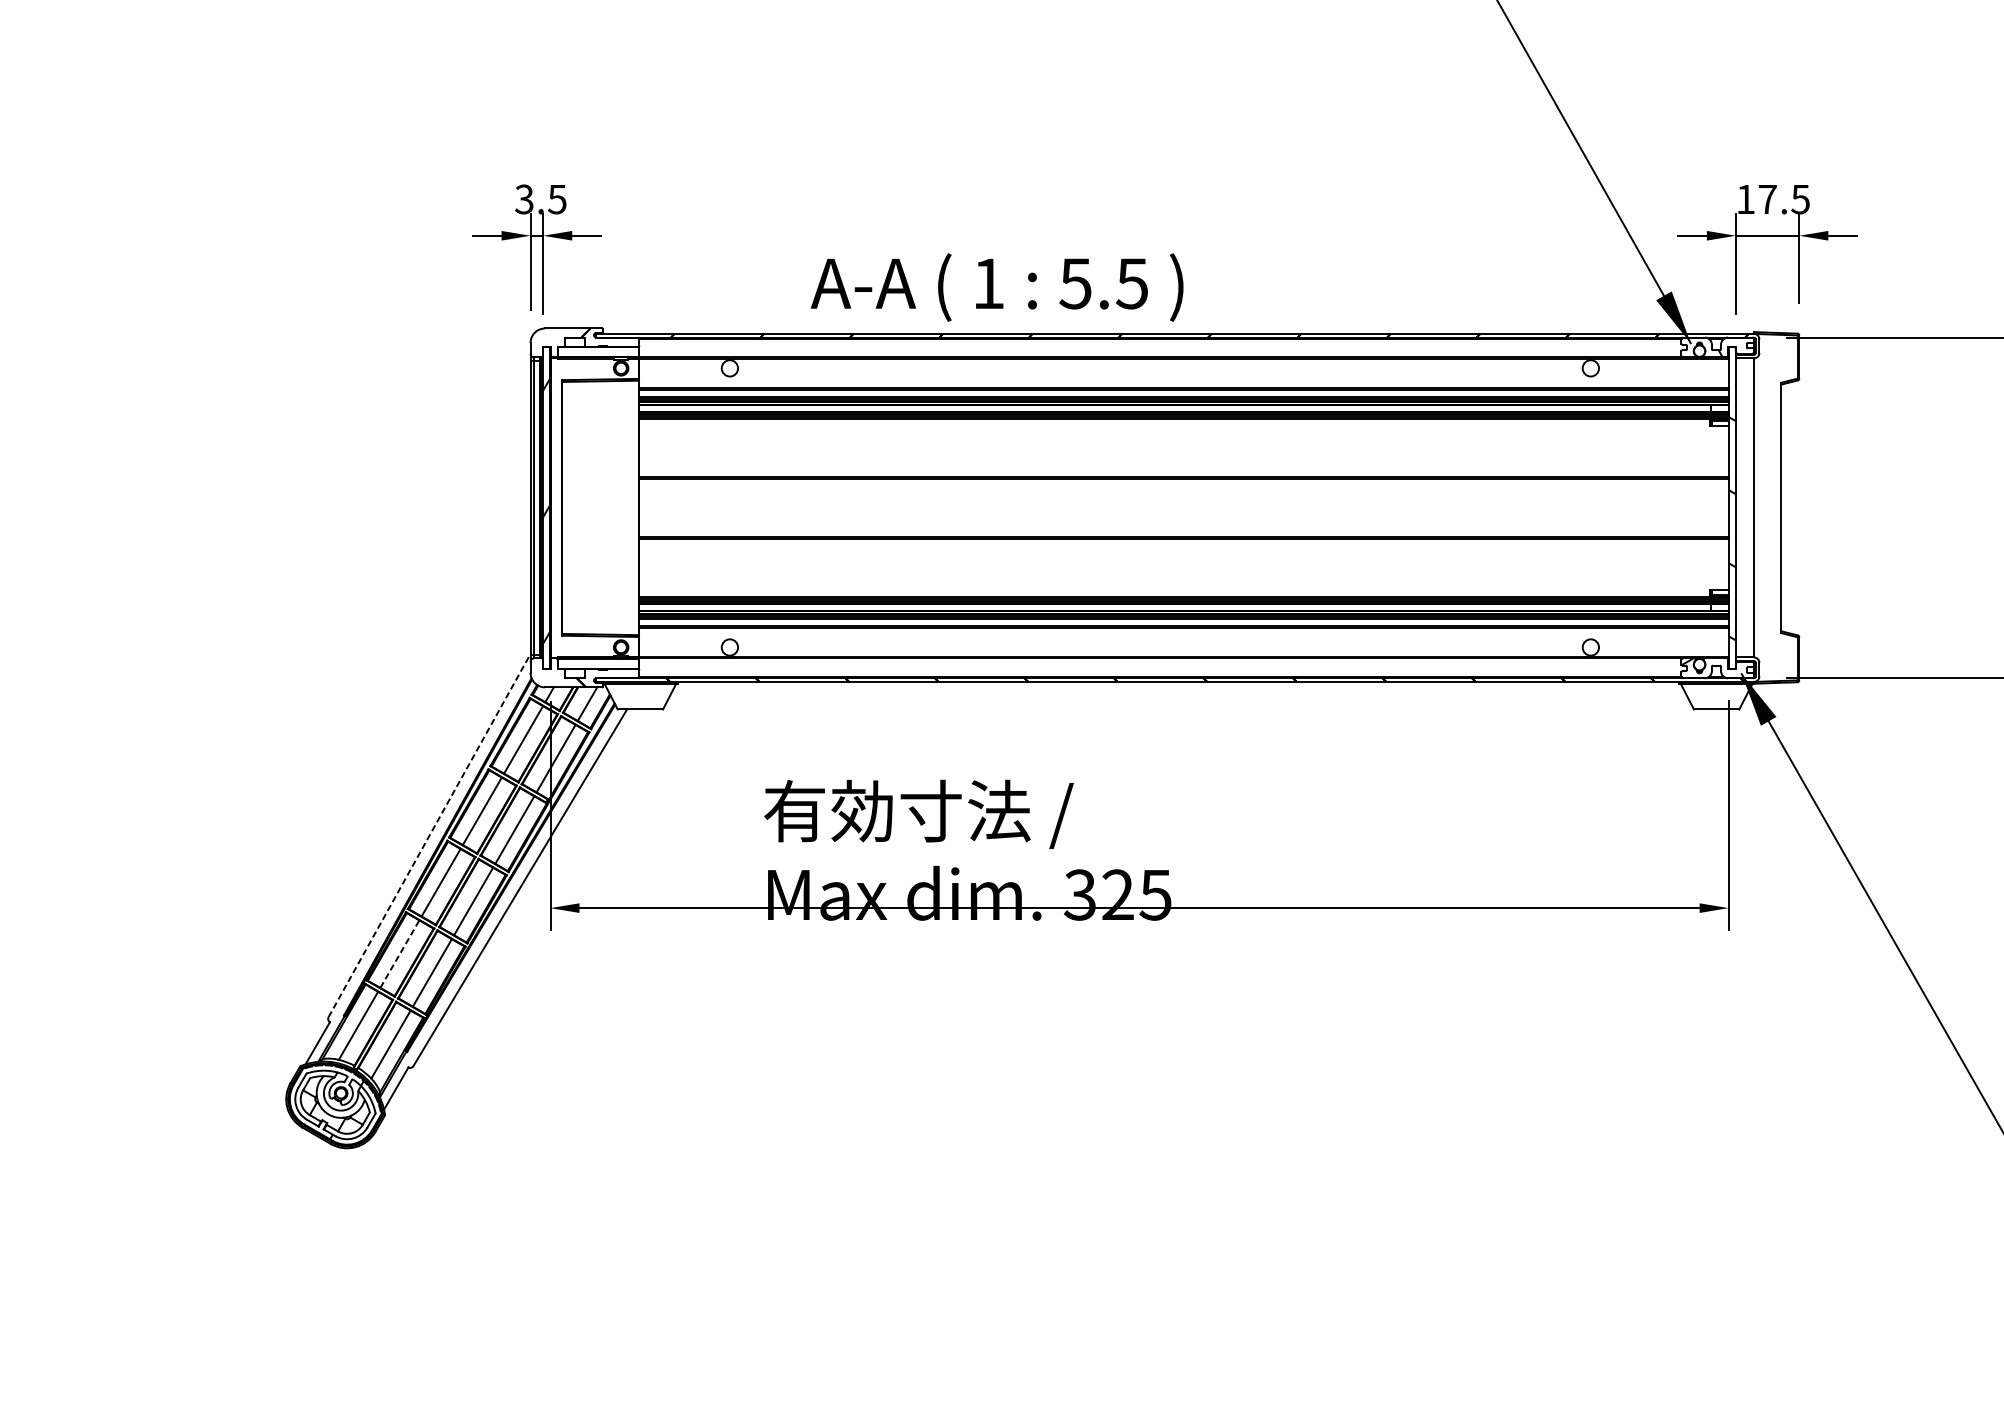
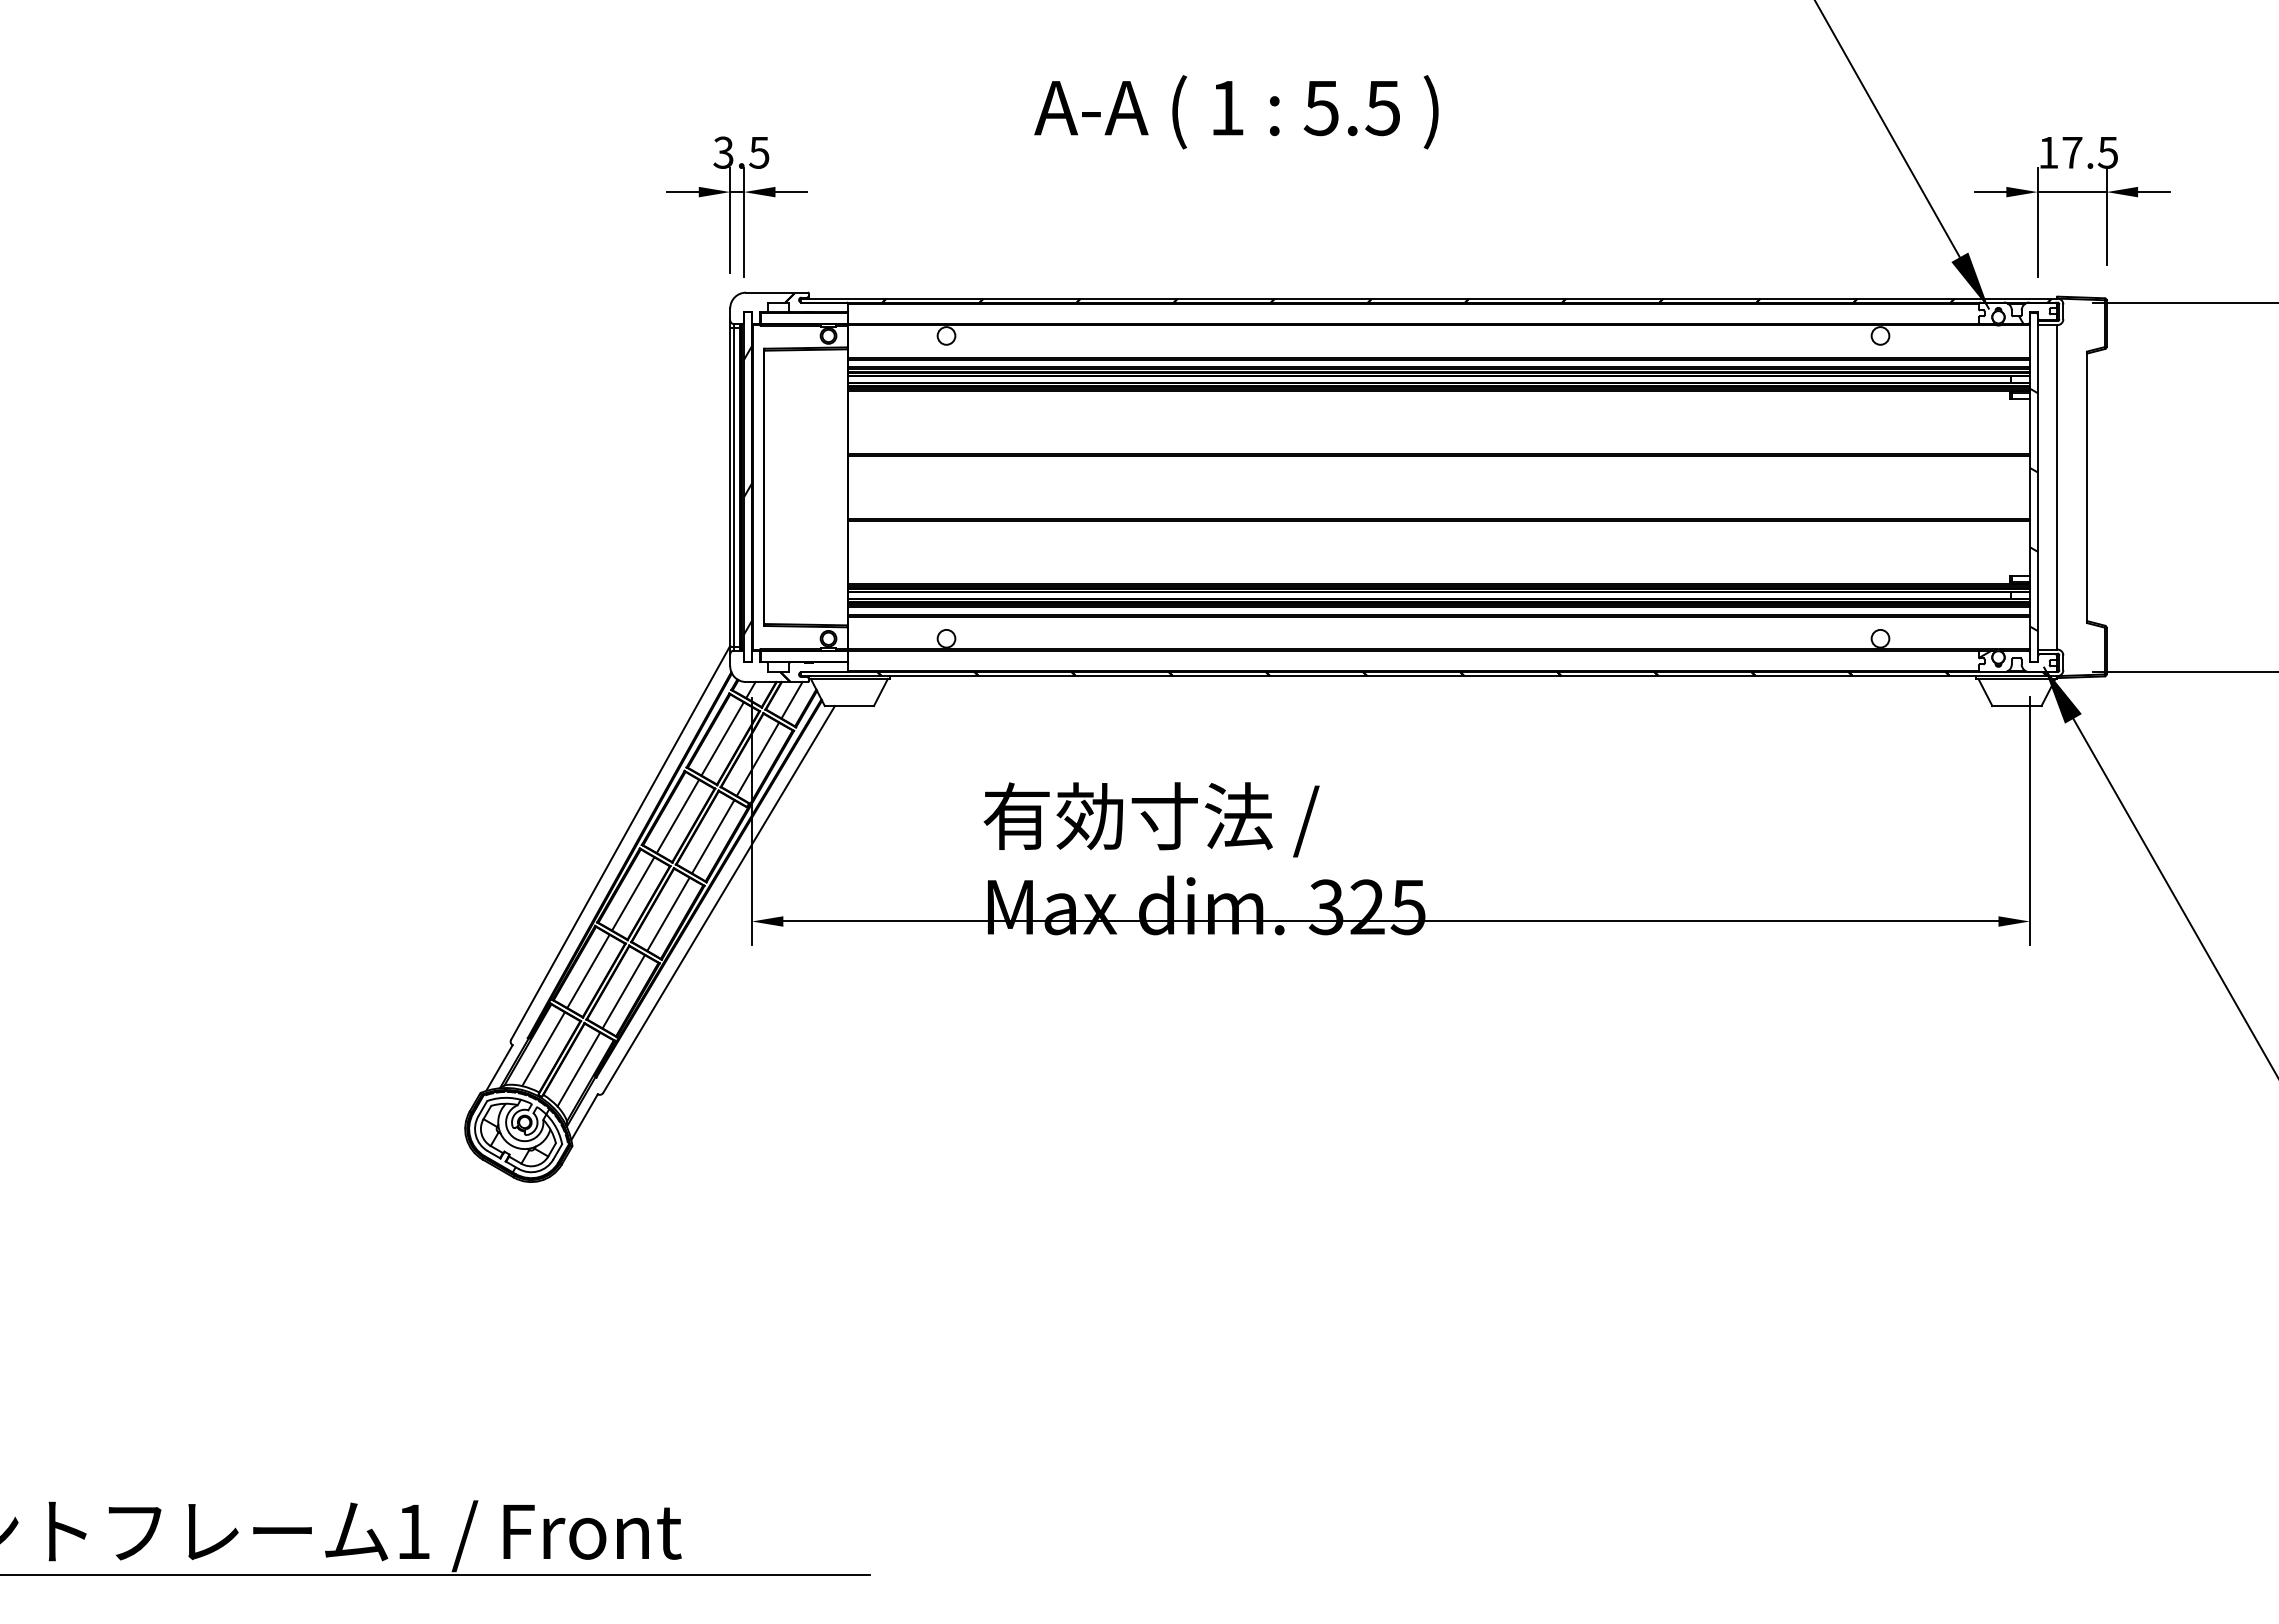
text: (997, 287) -> (1236, 112), moved
line: (429, 835) -> (620, 842), dashed -> solid
line: (399, 954) -> (588, 971), dashed -> solid

